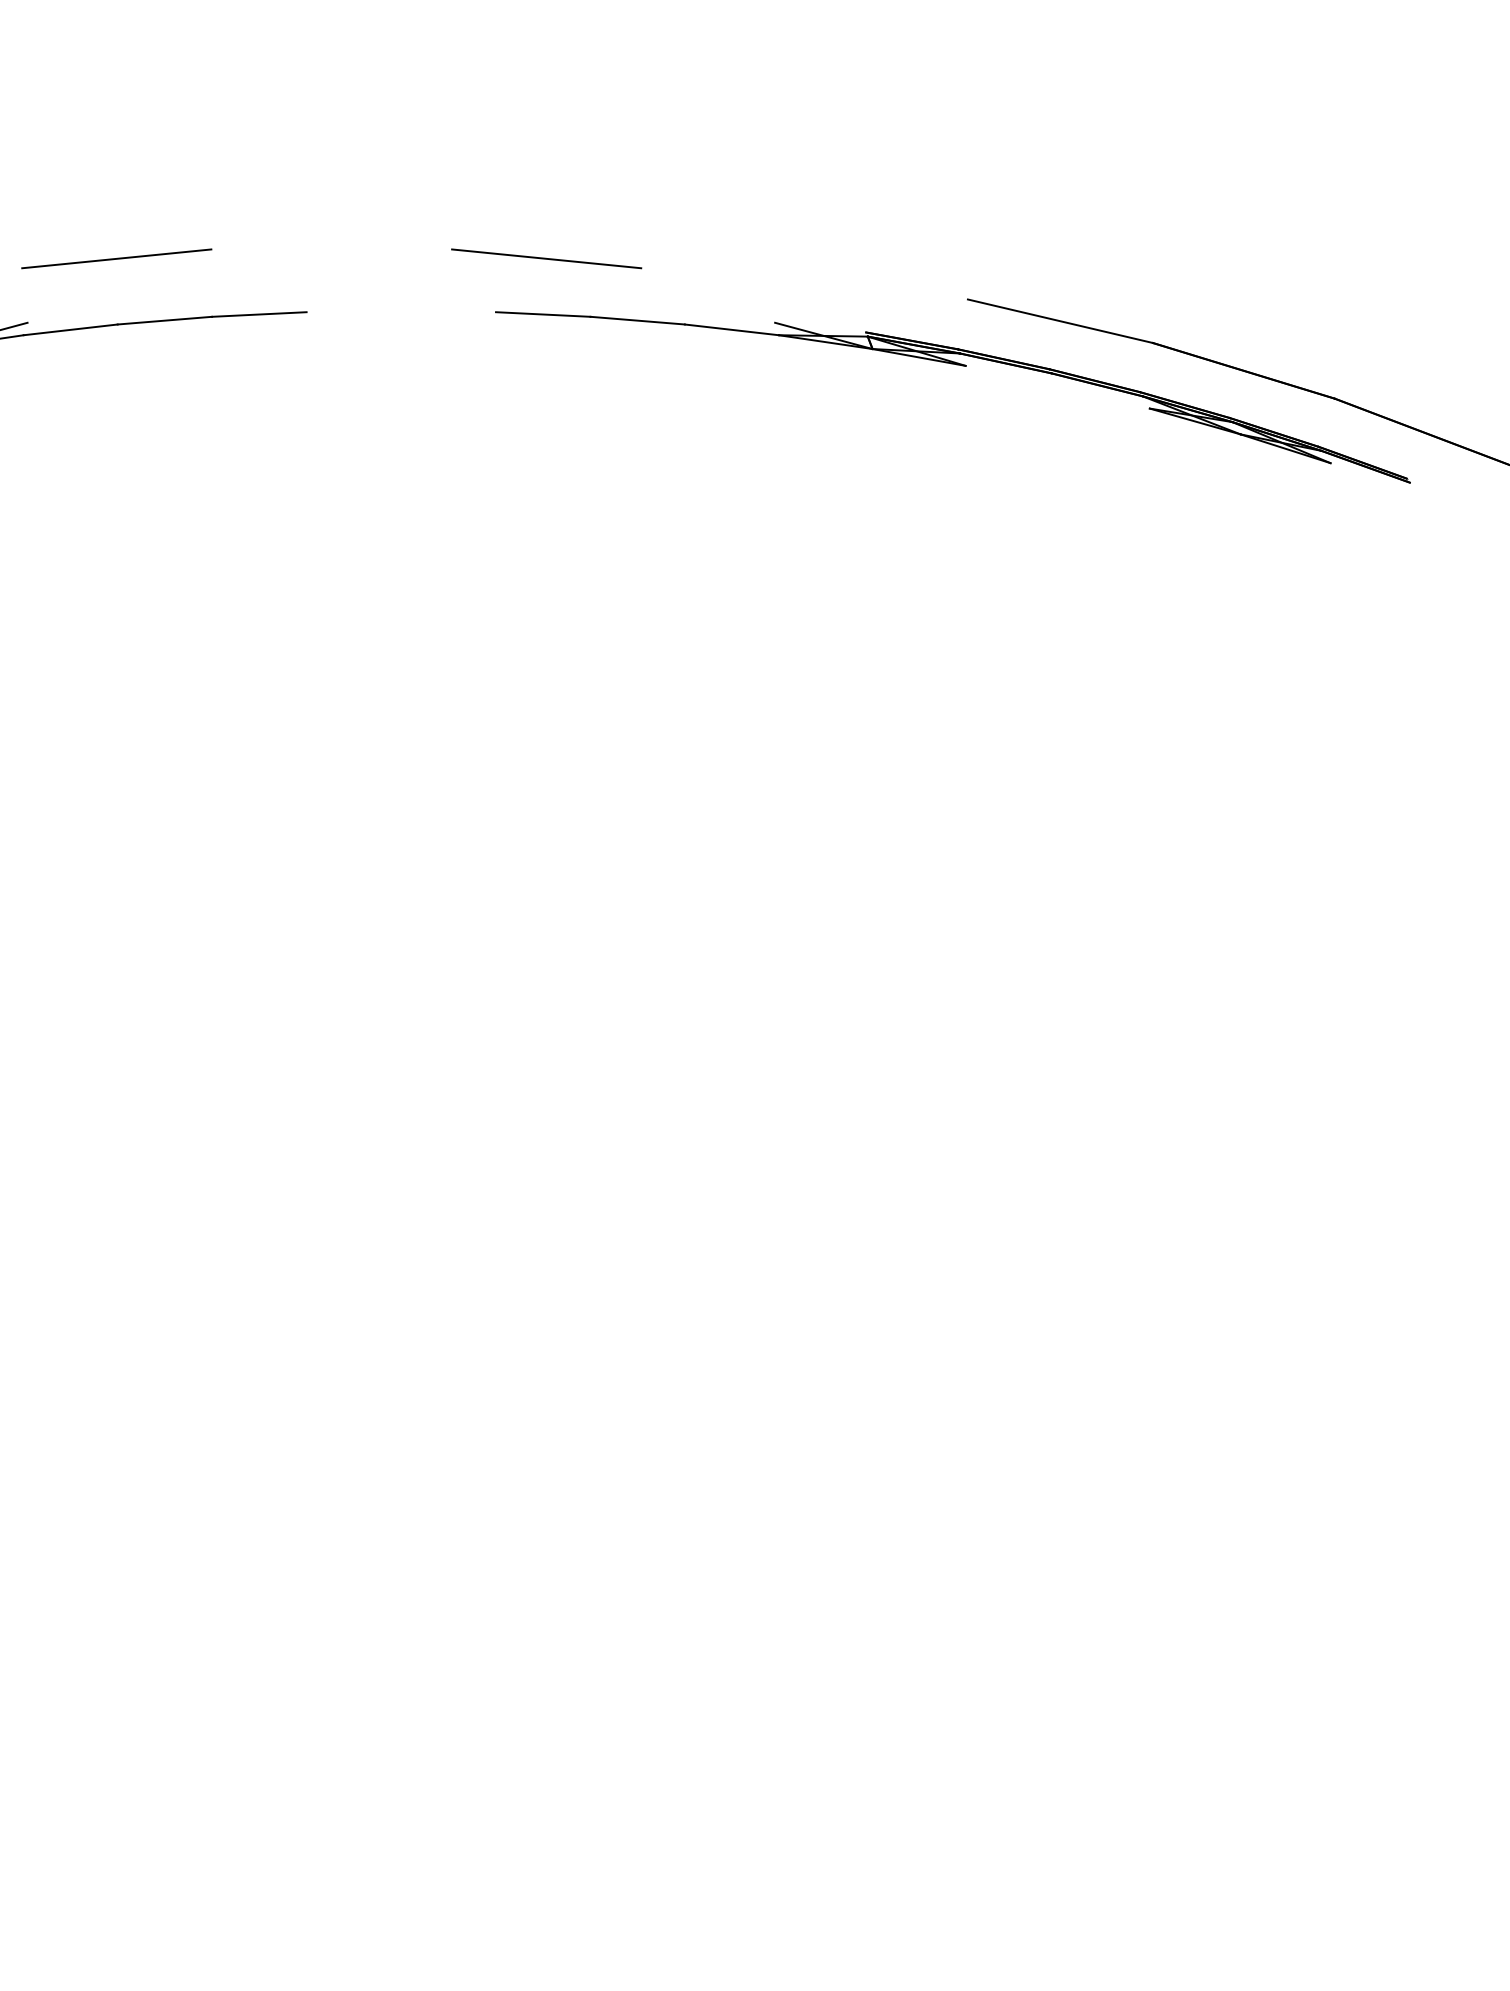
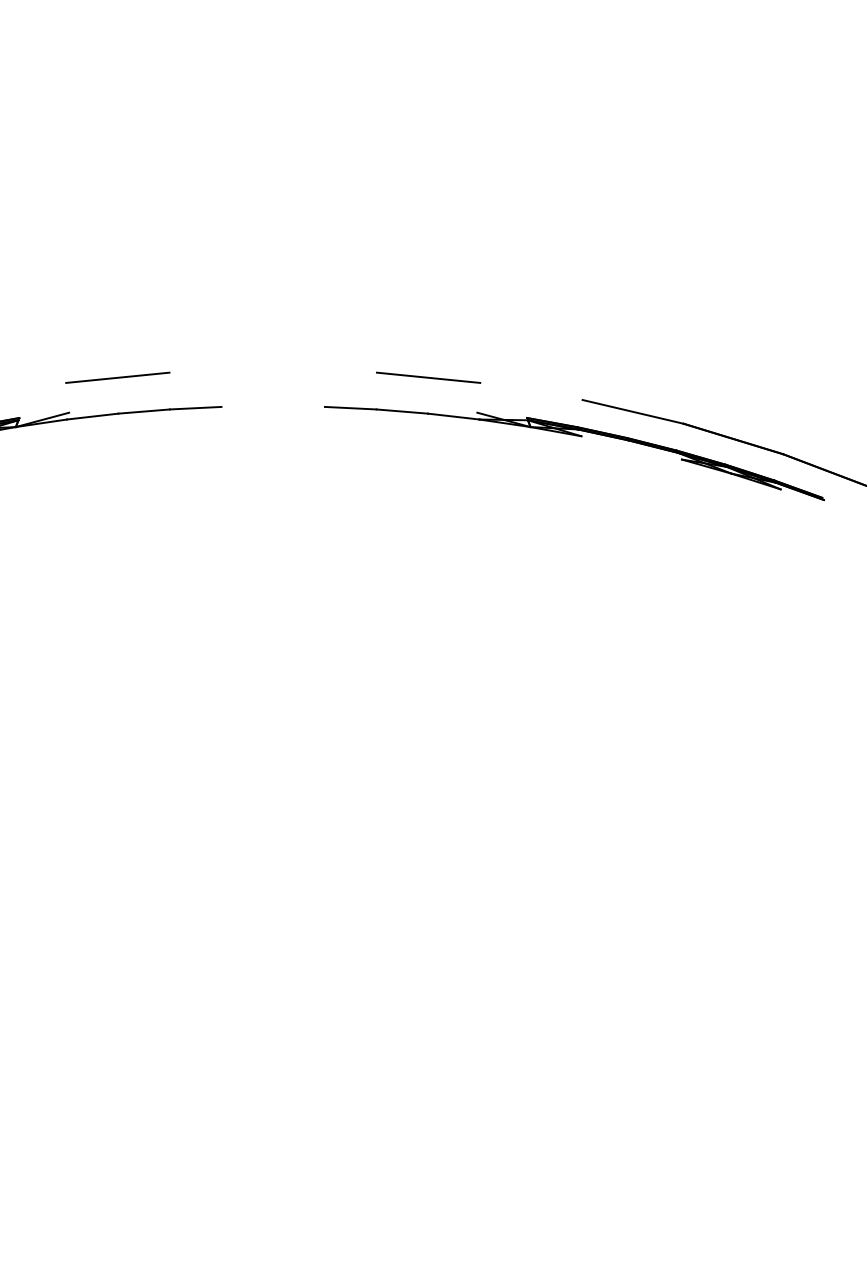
line: (546, 258) -> (428, 377), moved

